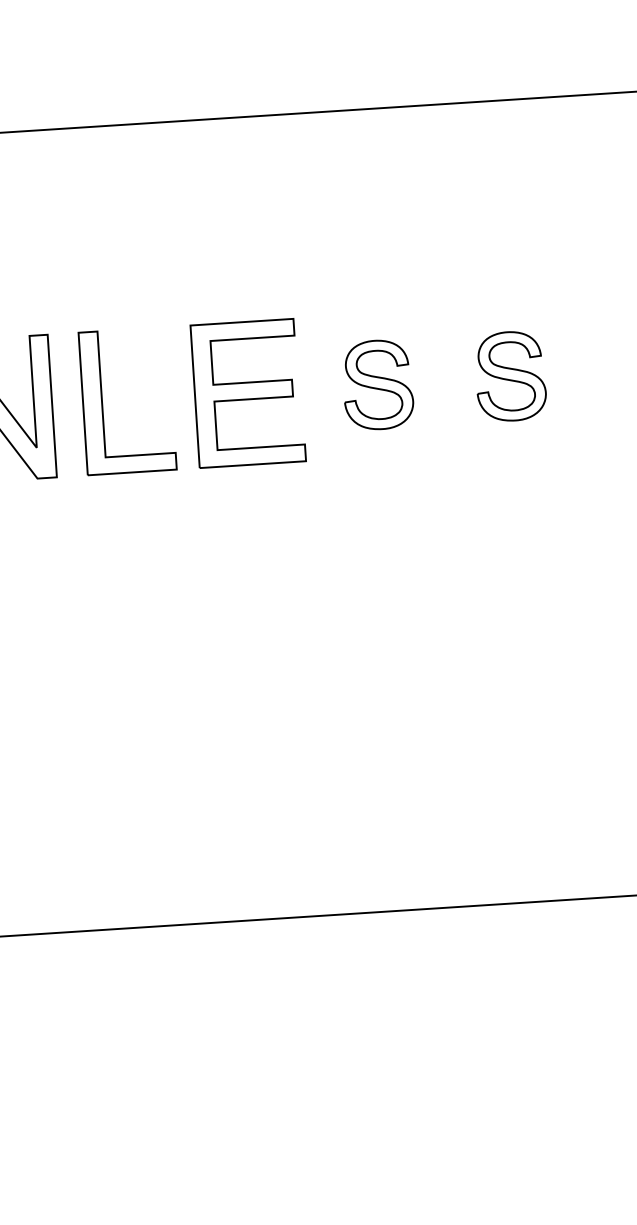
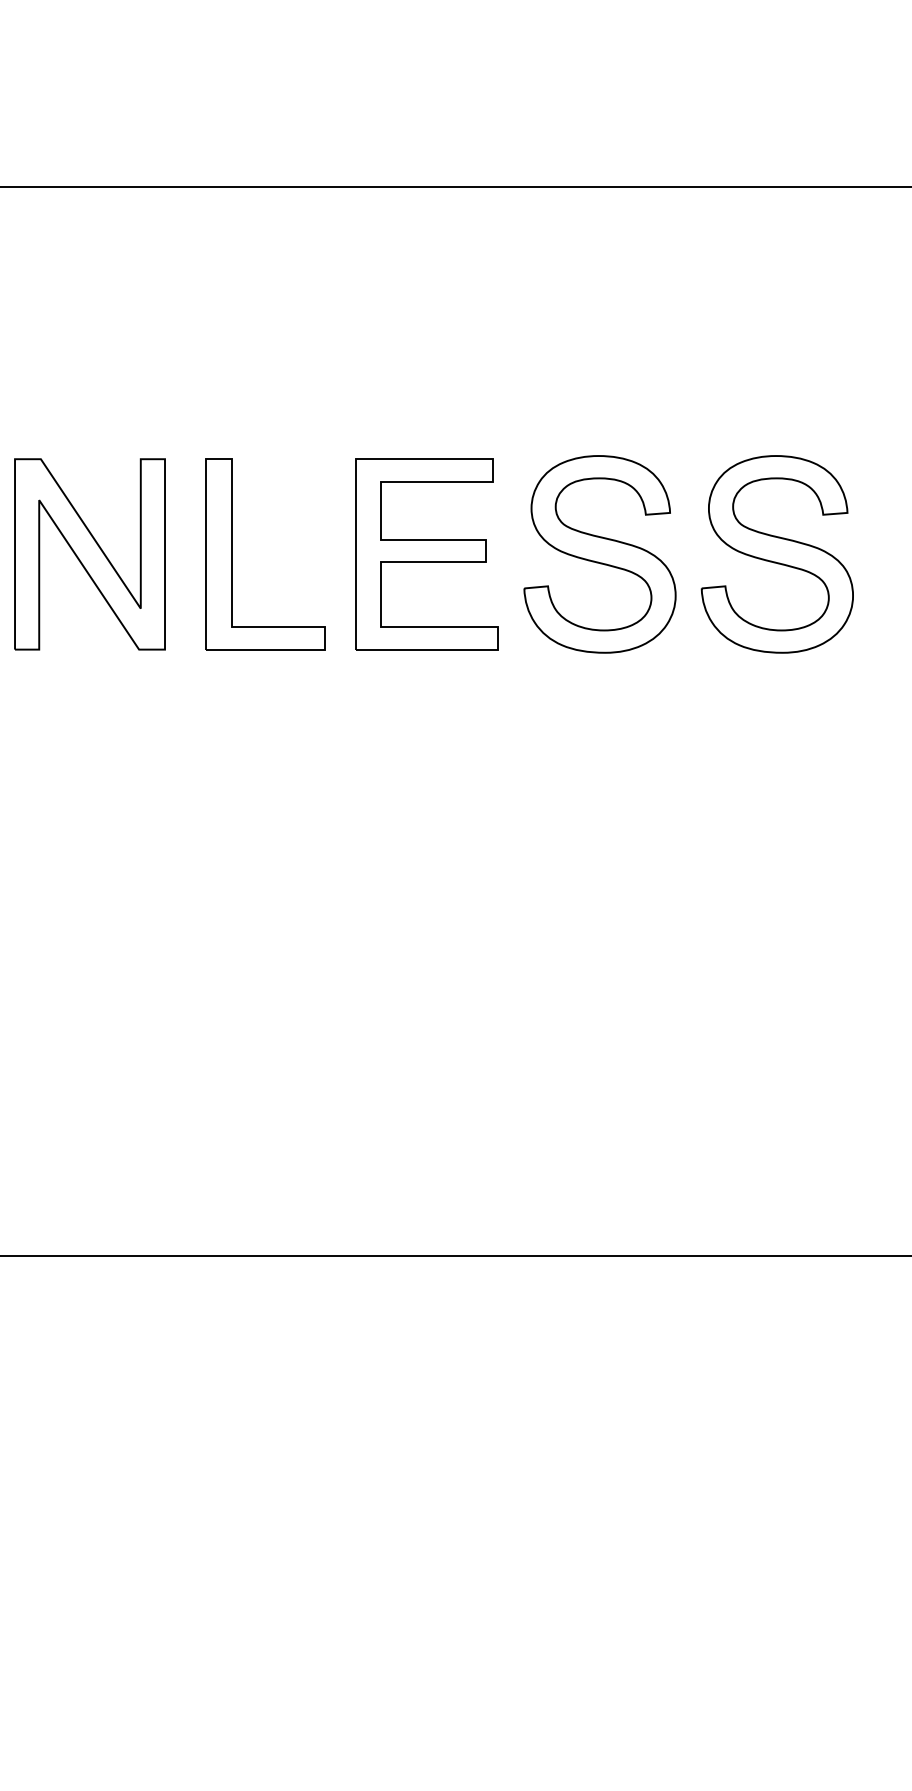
part: (510, 376) -> (776, 554), size x1.67
part: (377, 385) -> (599, 554), size x1.67

